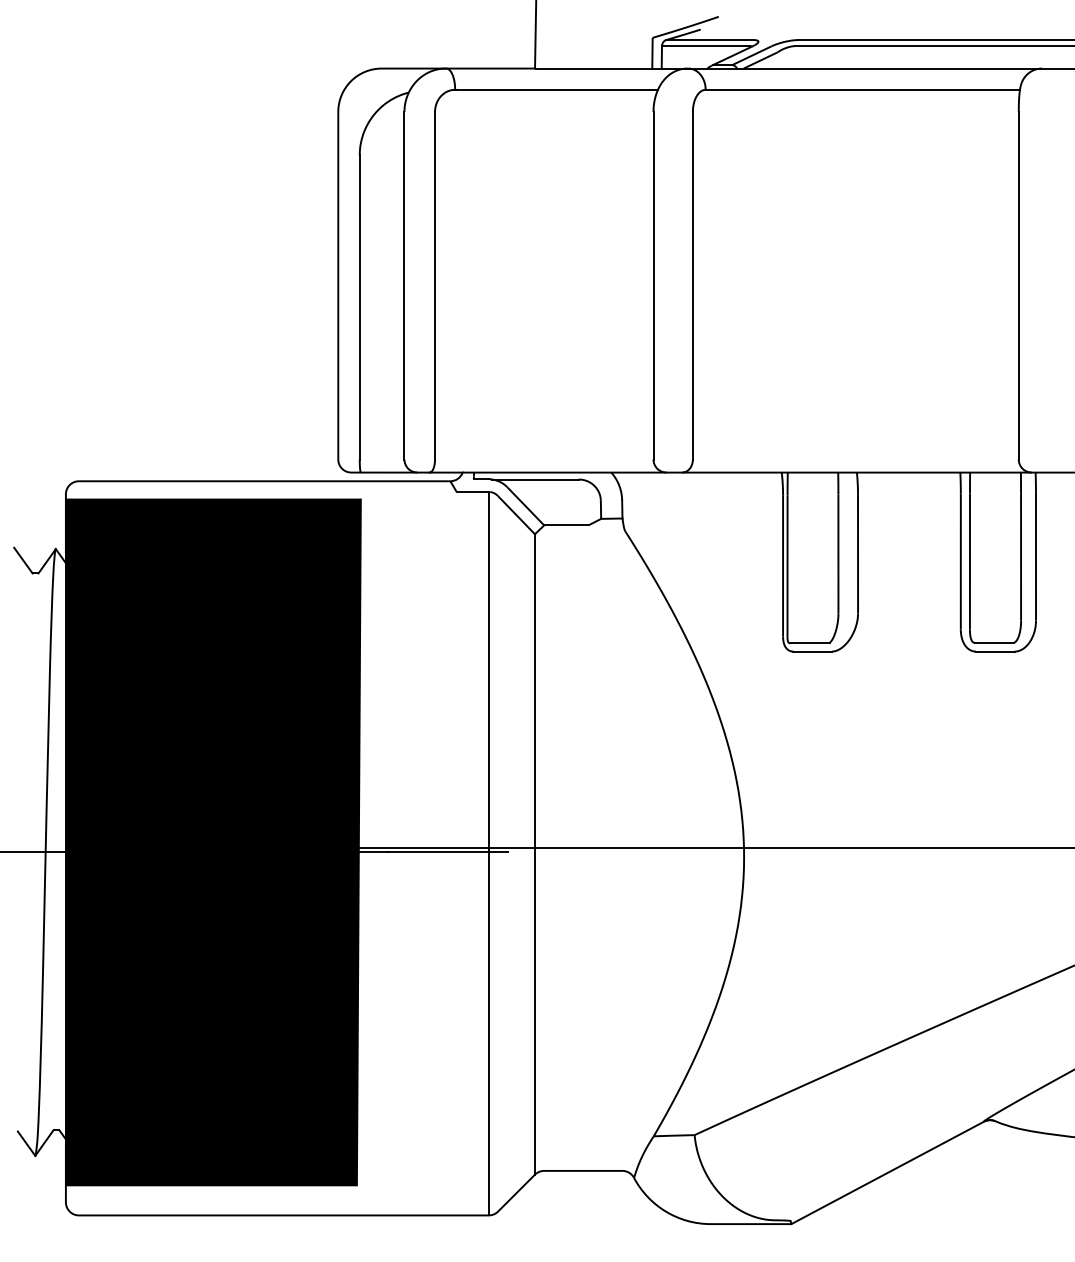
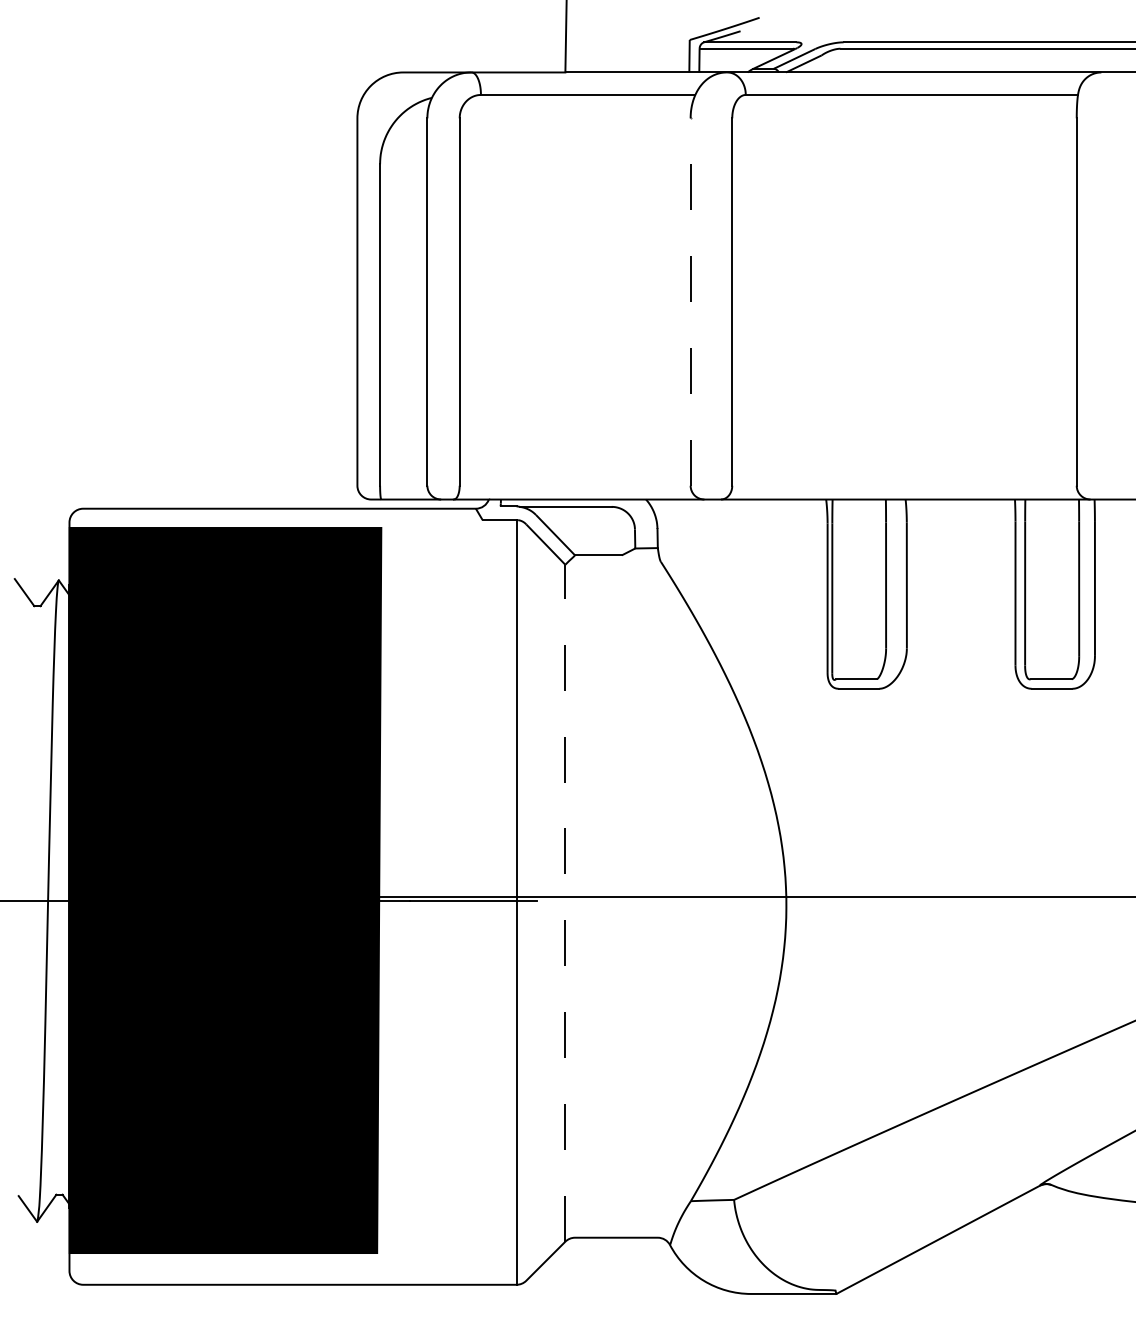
line: (653, 286) -> (690, 302), solid -> dashed
line: (535, 854) -> (565, 903), solid -> dashed

